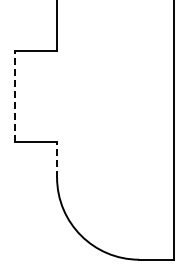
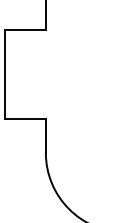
line: (14, 96) -> (4, 74), dashed -> solid
line: (57, 159) -> (46, 135), dashed -> solid

